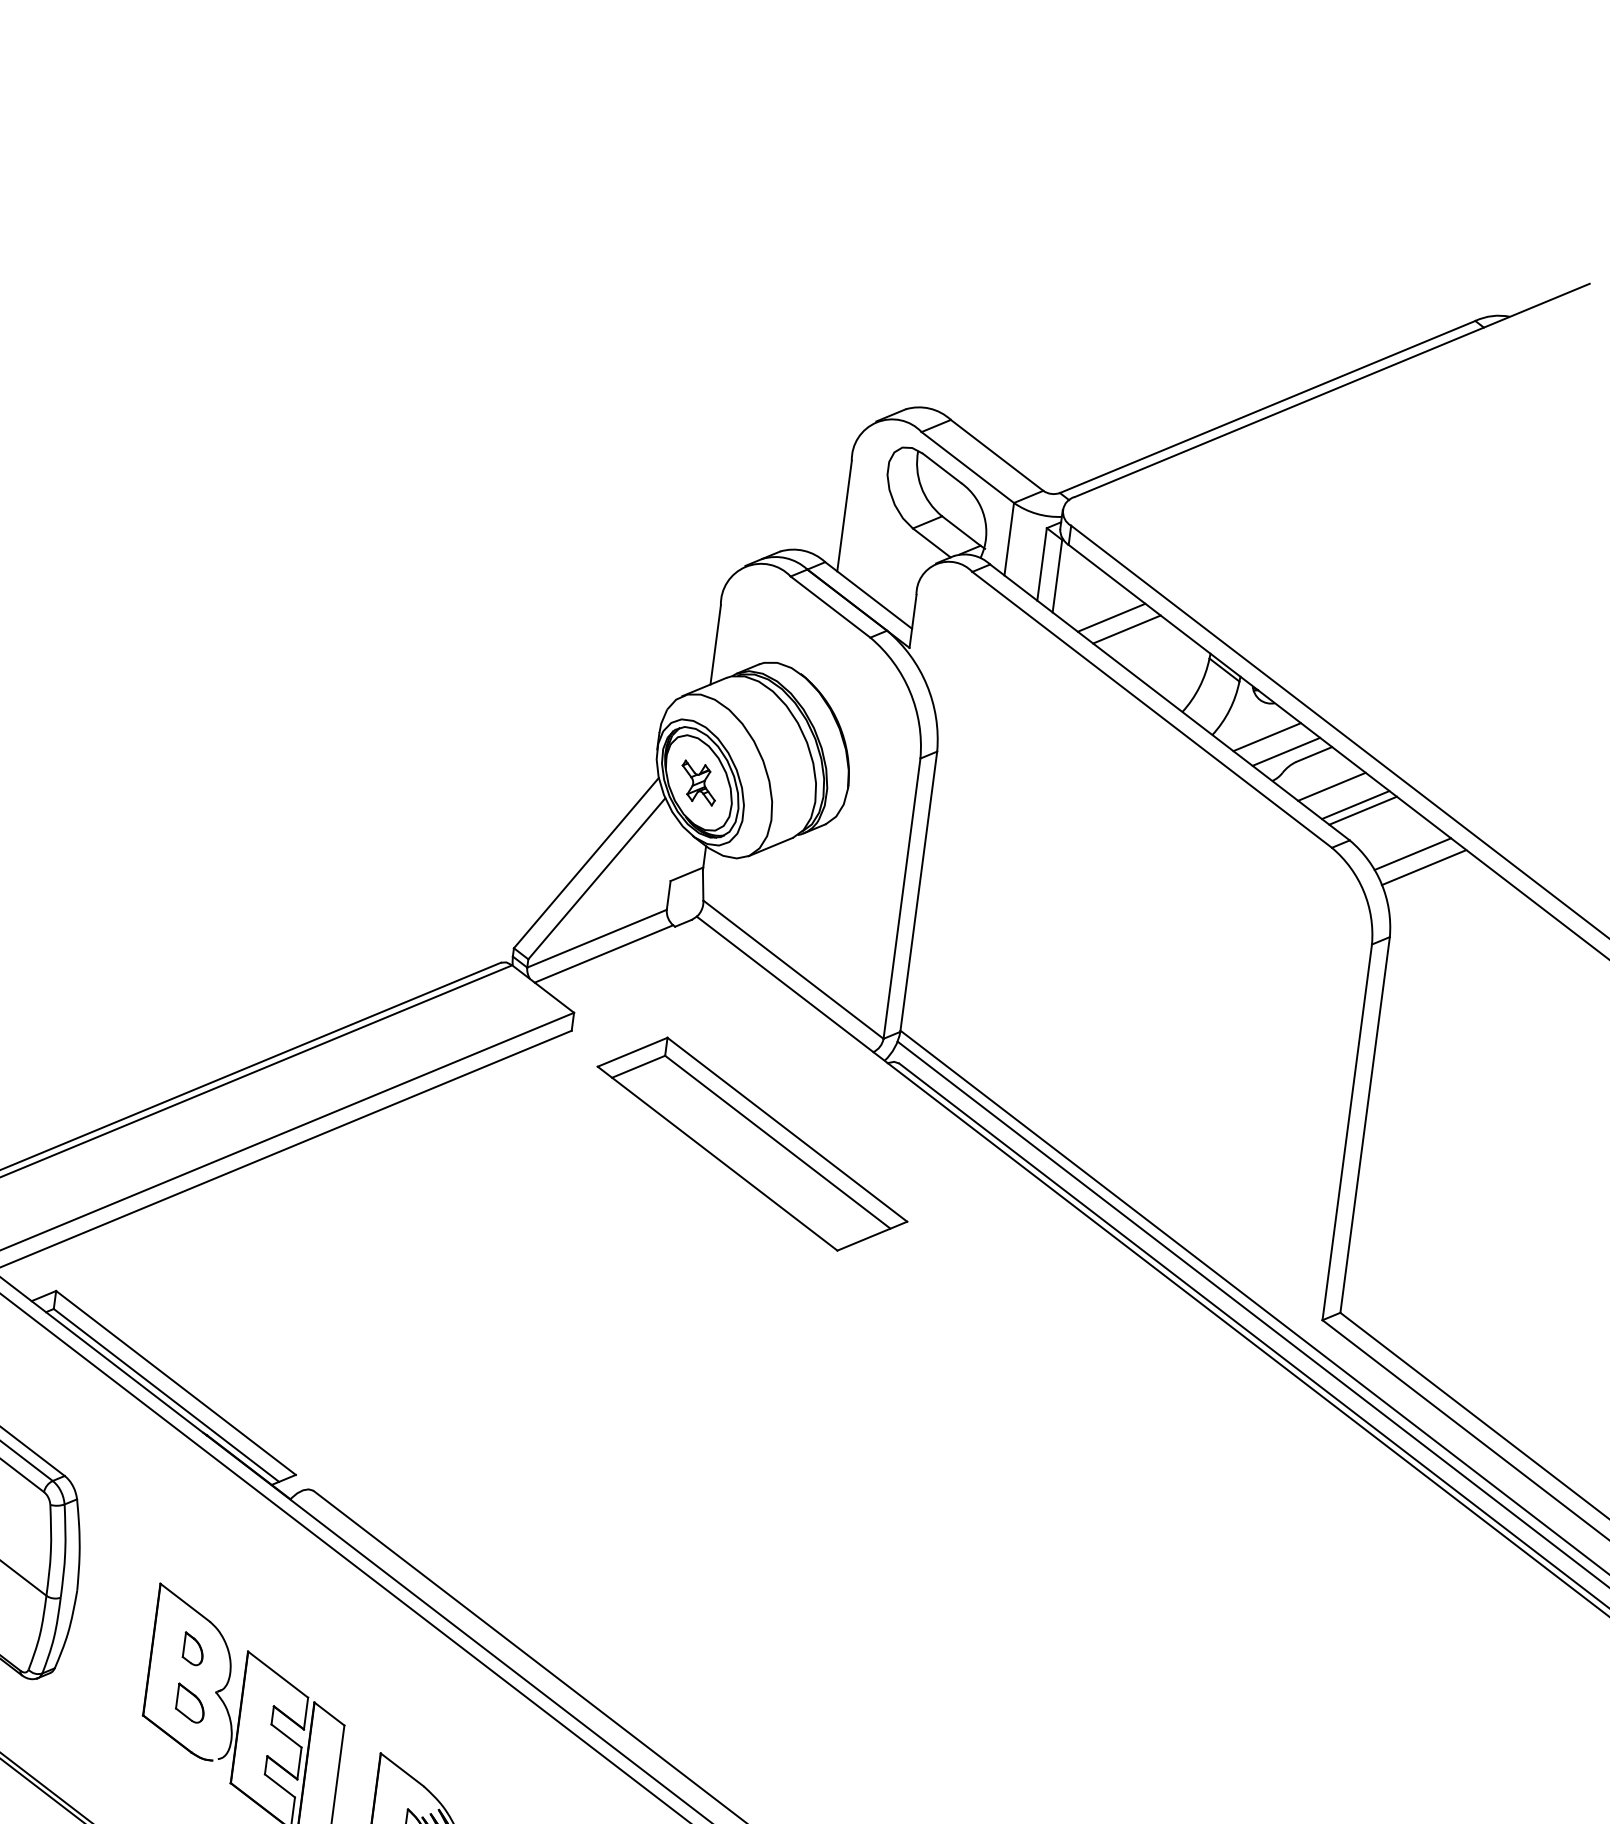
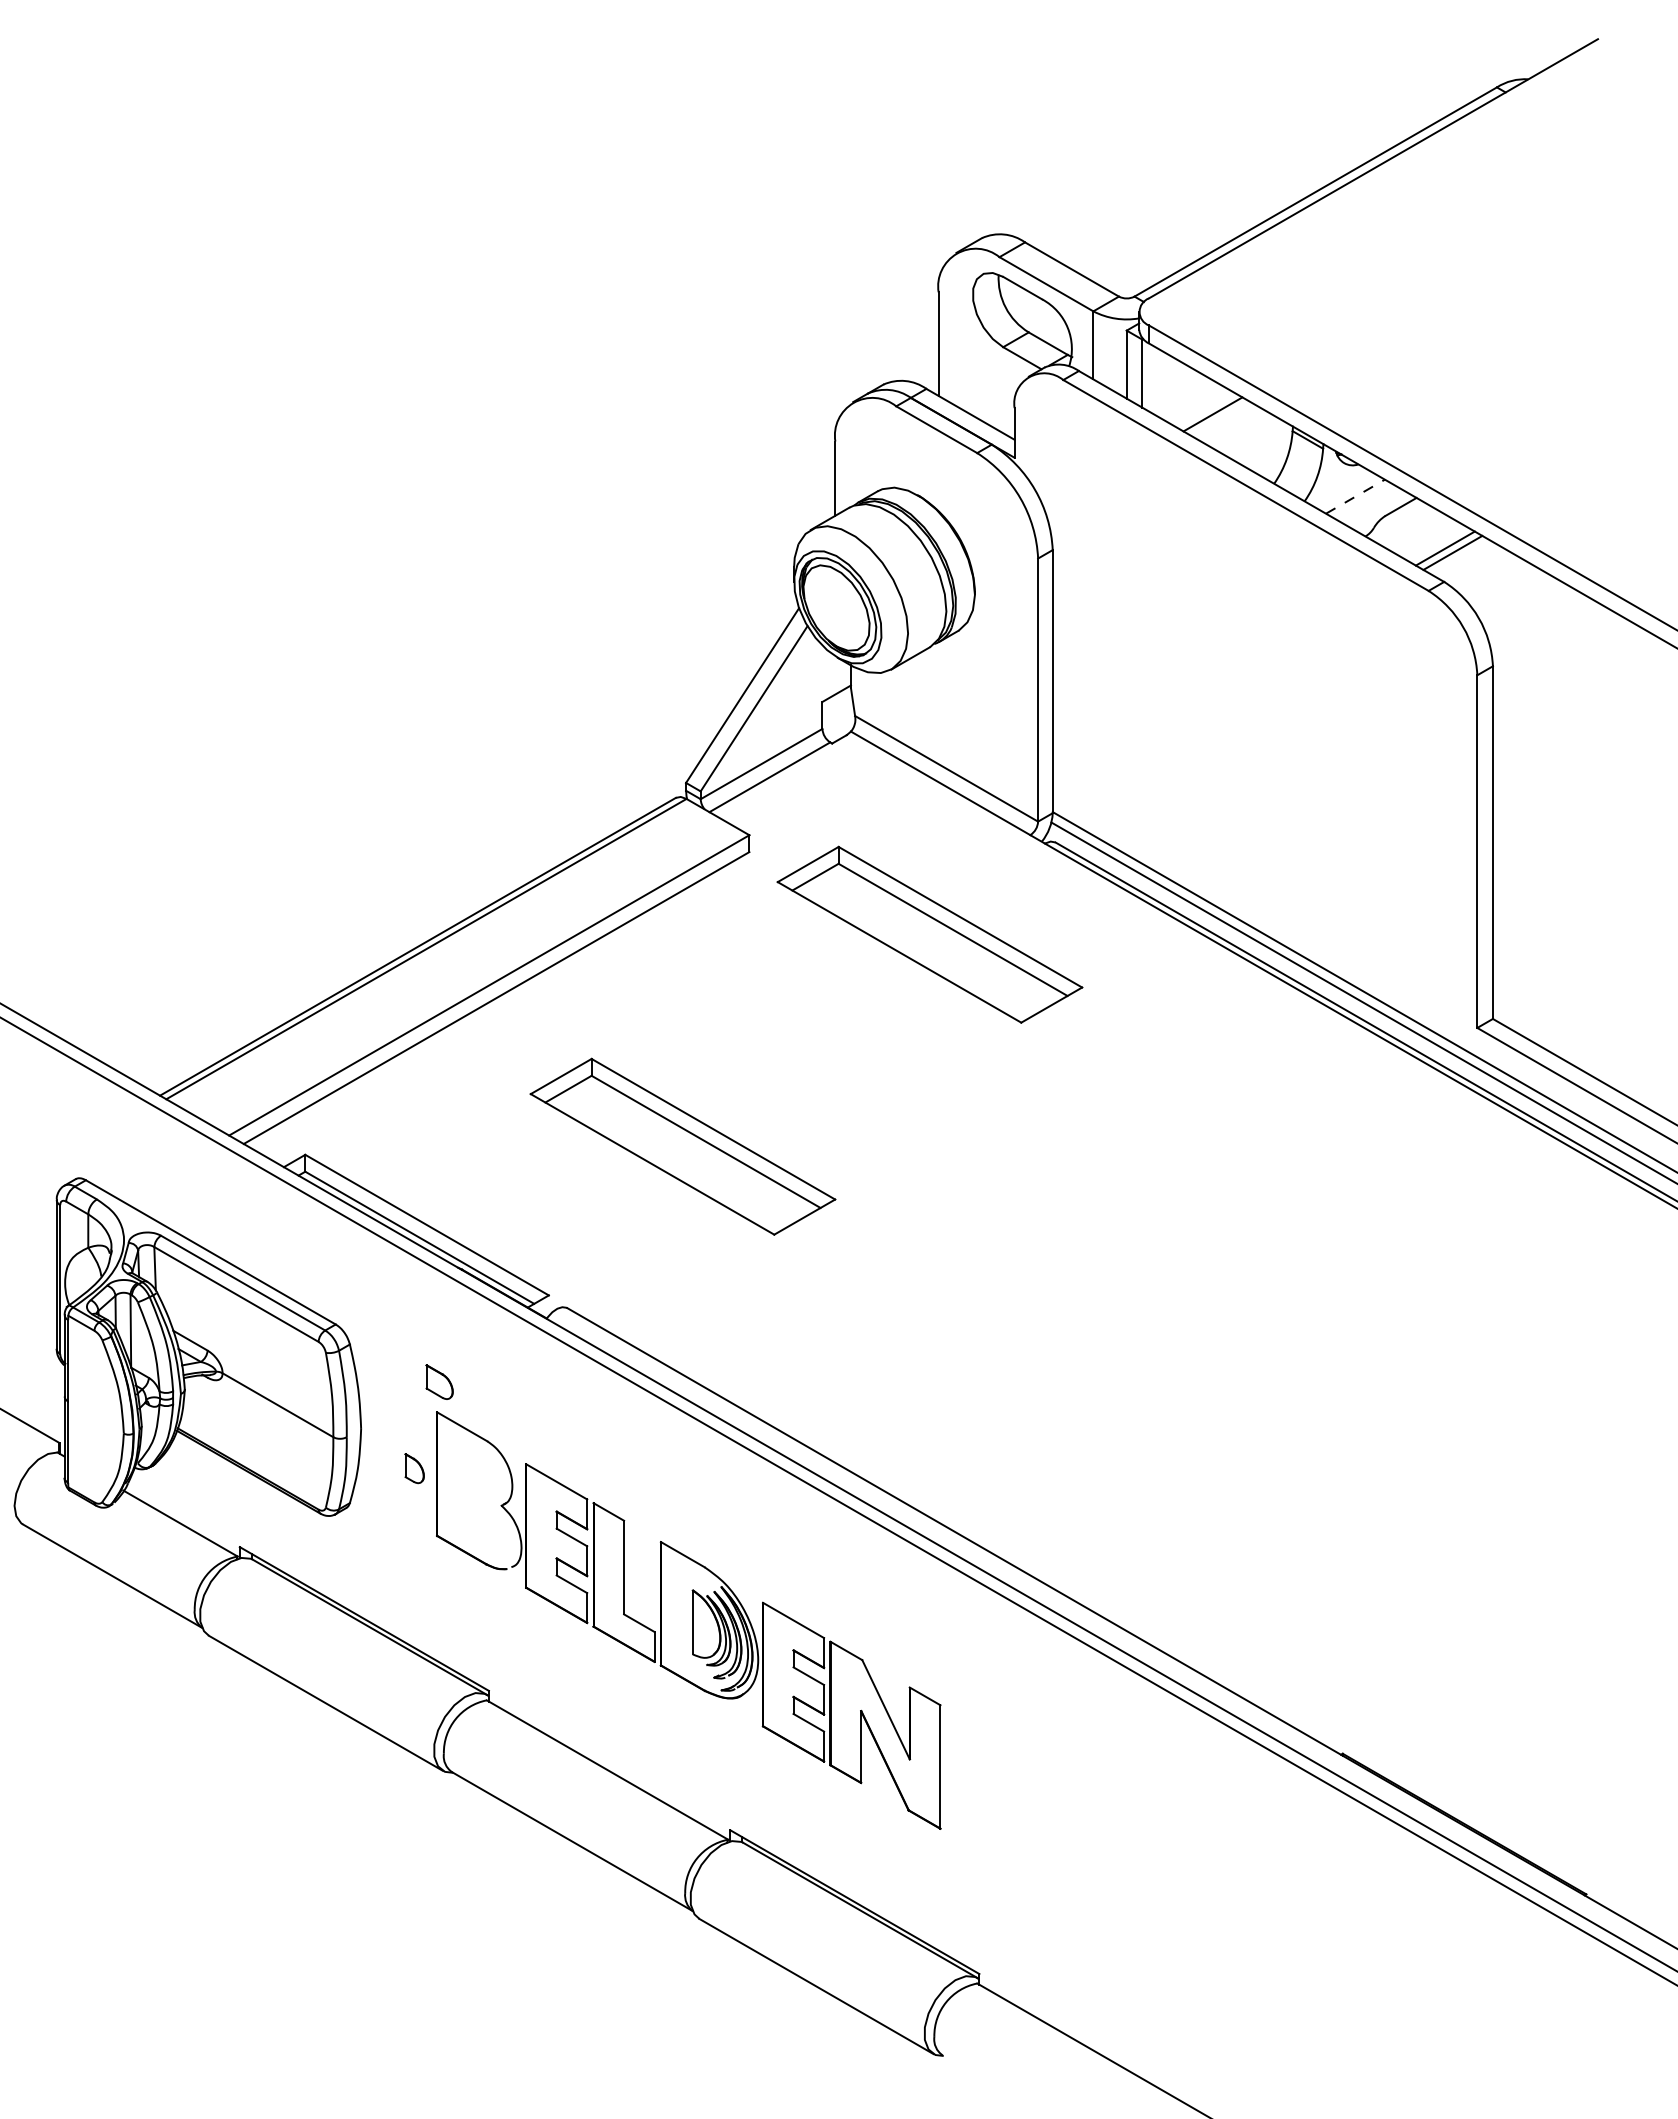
line: (1110, 617) -> (1196, 405), removed
line: (1267, 736) -> (1355, 496), solid -> dashed
line: (1285, 751) -> (1374, 507), removed
part: (698, 782) -> (836, 607), removed
line: (1331, 786) -> (1420, 534), removed
line: (1412, 853) -> (1503, 586), removed
line: (1424, 867) -> (1516, 597), removed
part: (459, 1335) -> (682, 1146), added
part: (193, 1649) -> (414, 1468), moved
part: (190, 1702) -> (439, 1381), moved

